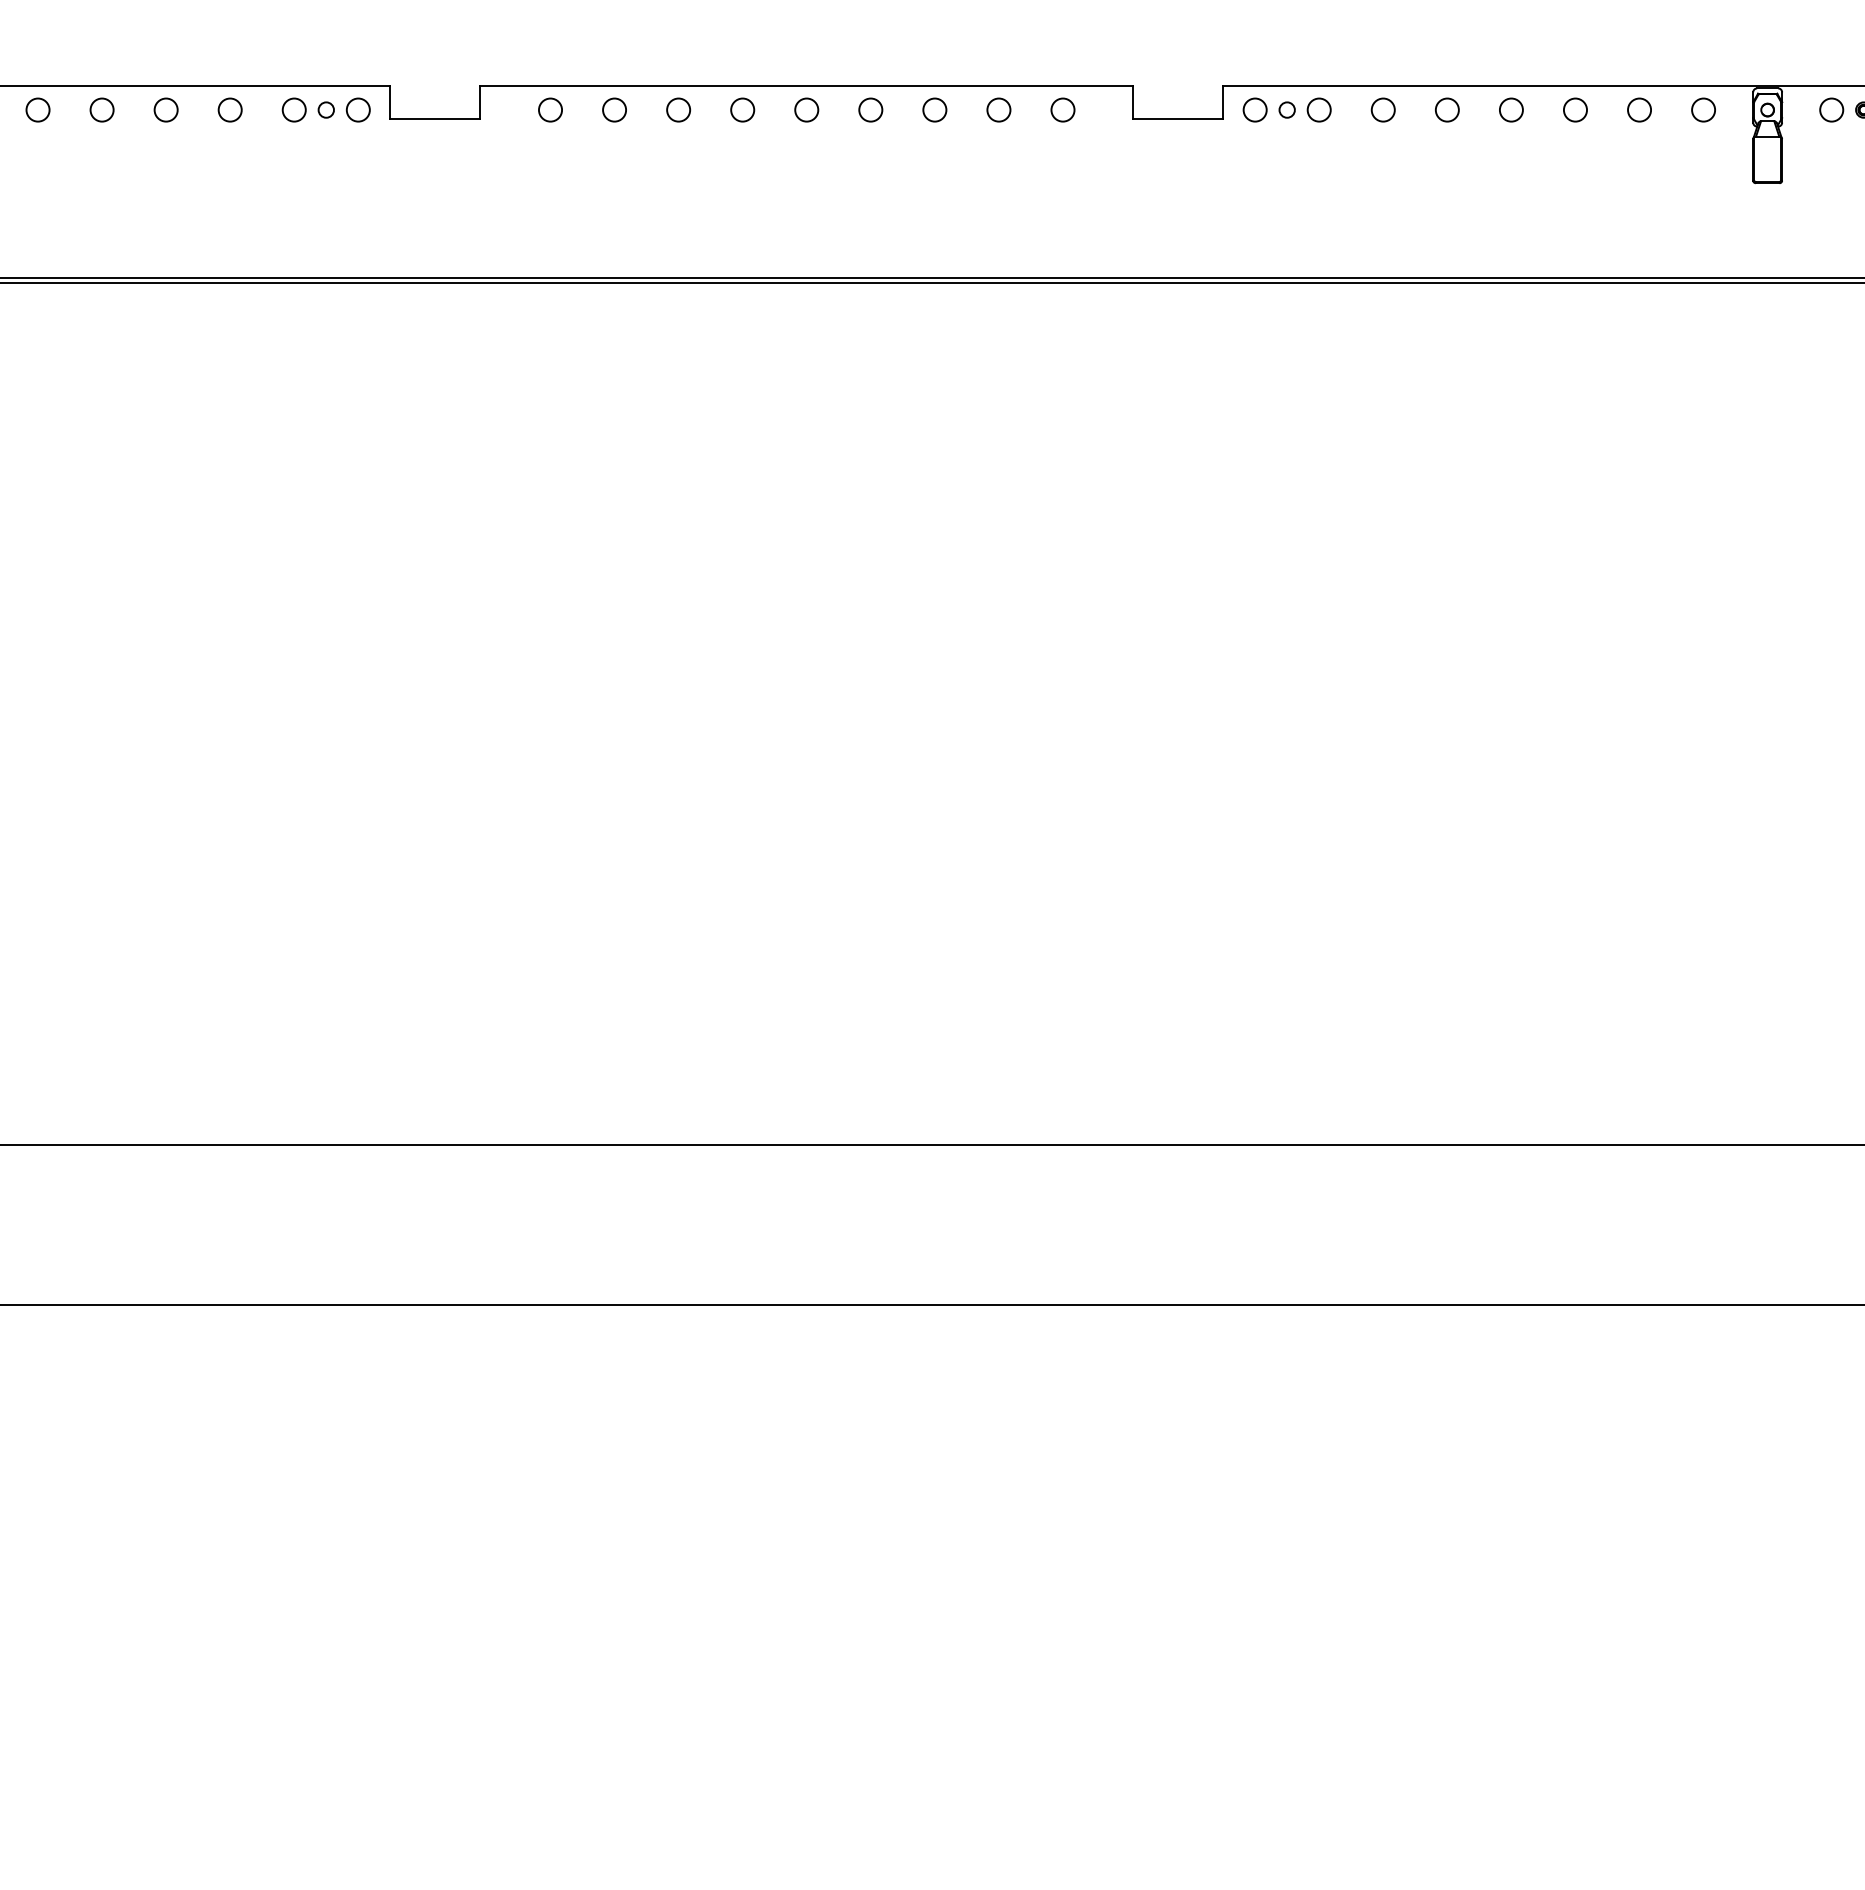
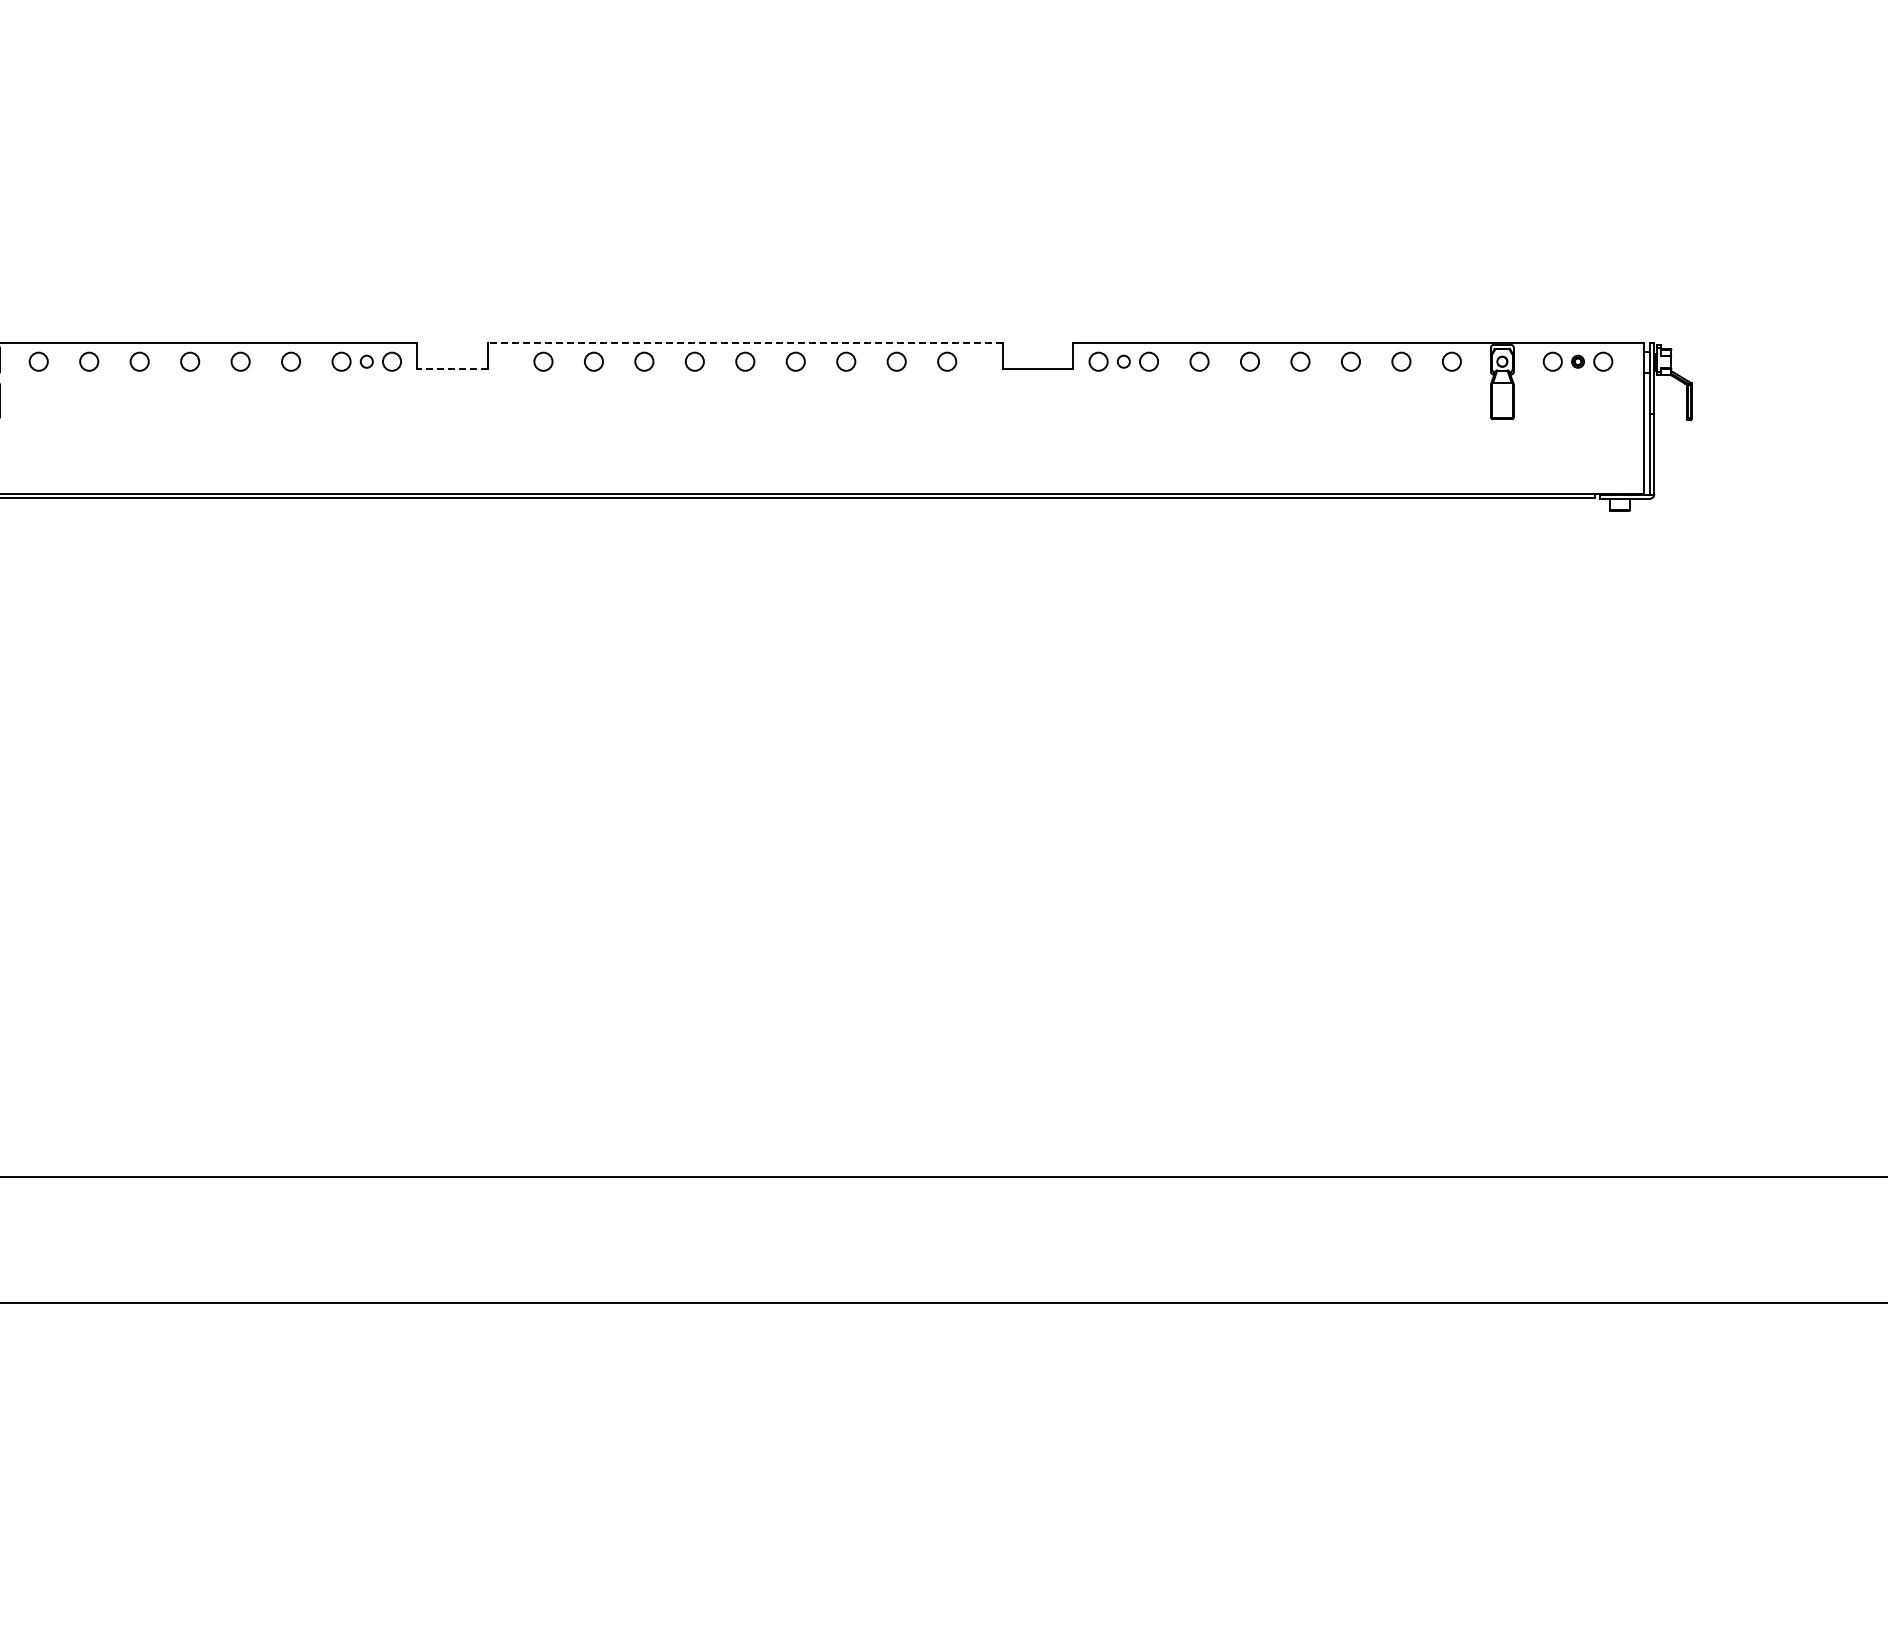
line: (805, 85) -> (744, 342), solid -> dashed
line: (435, 118) -> (452, 368), solid -> dashed

